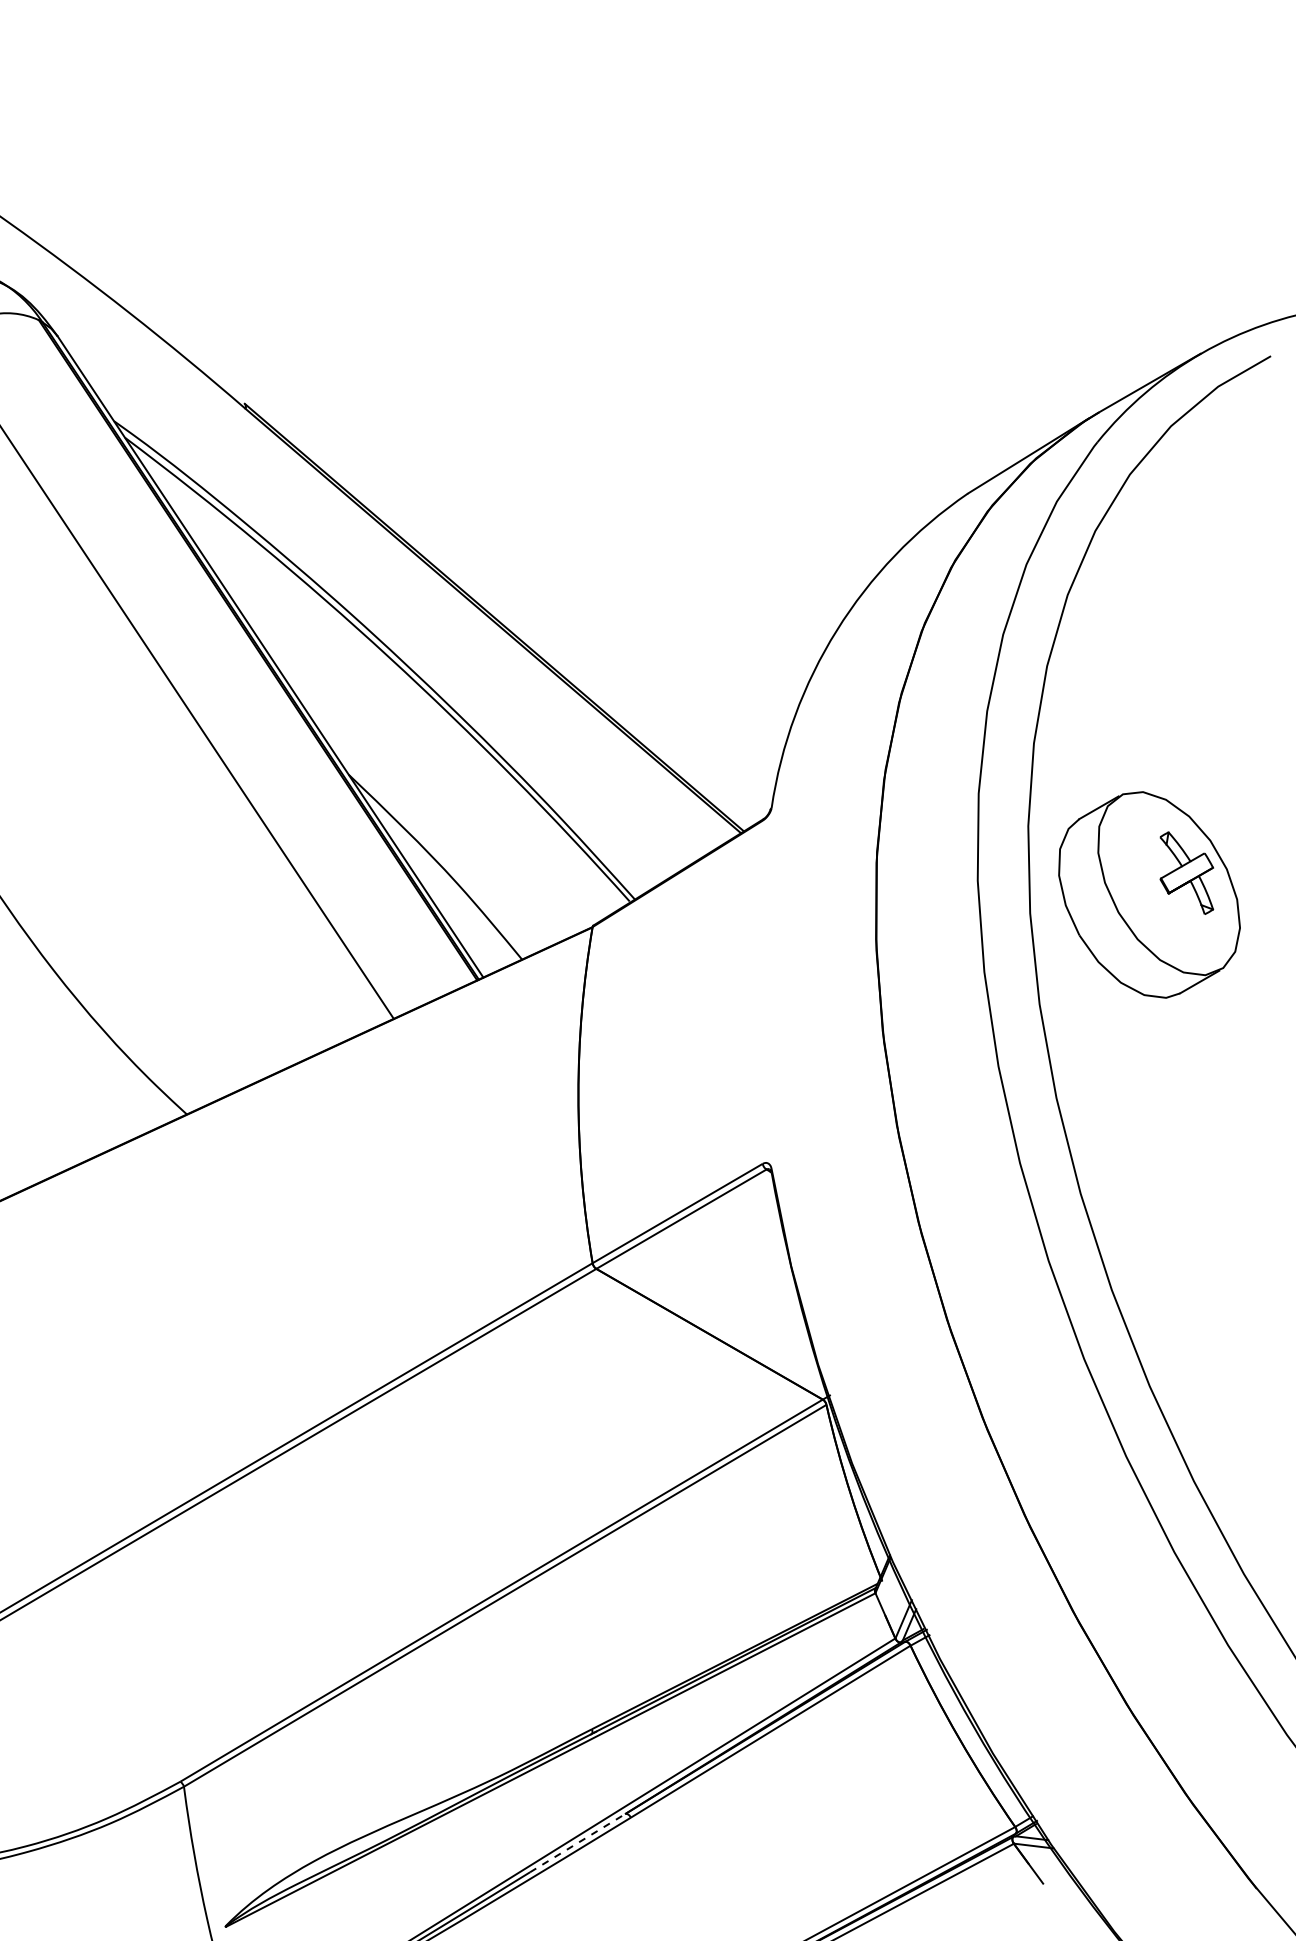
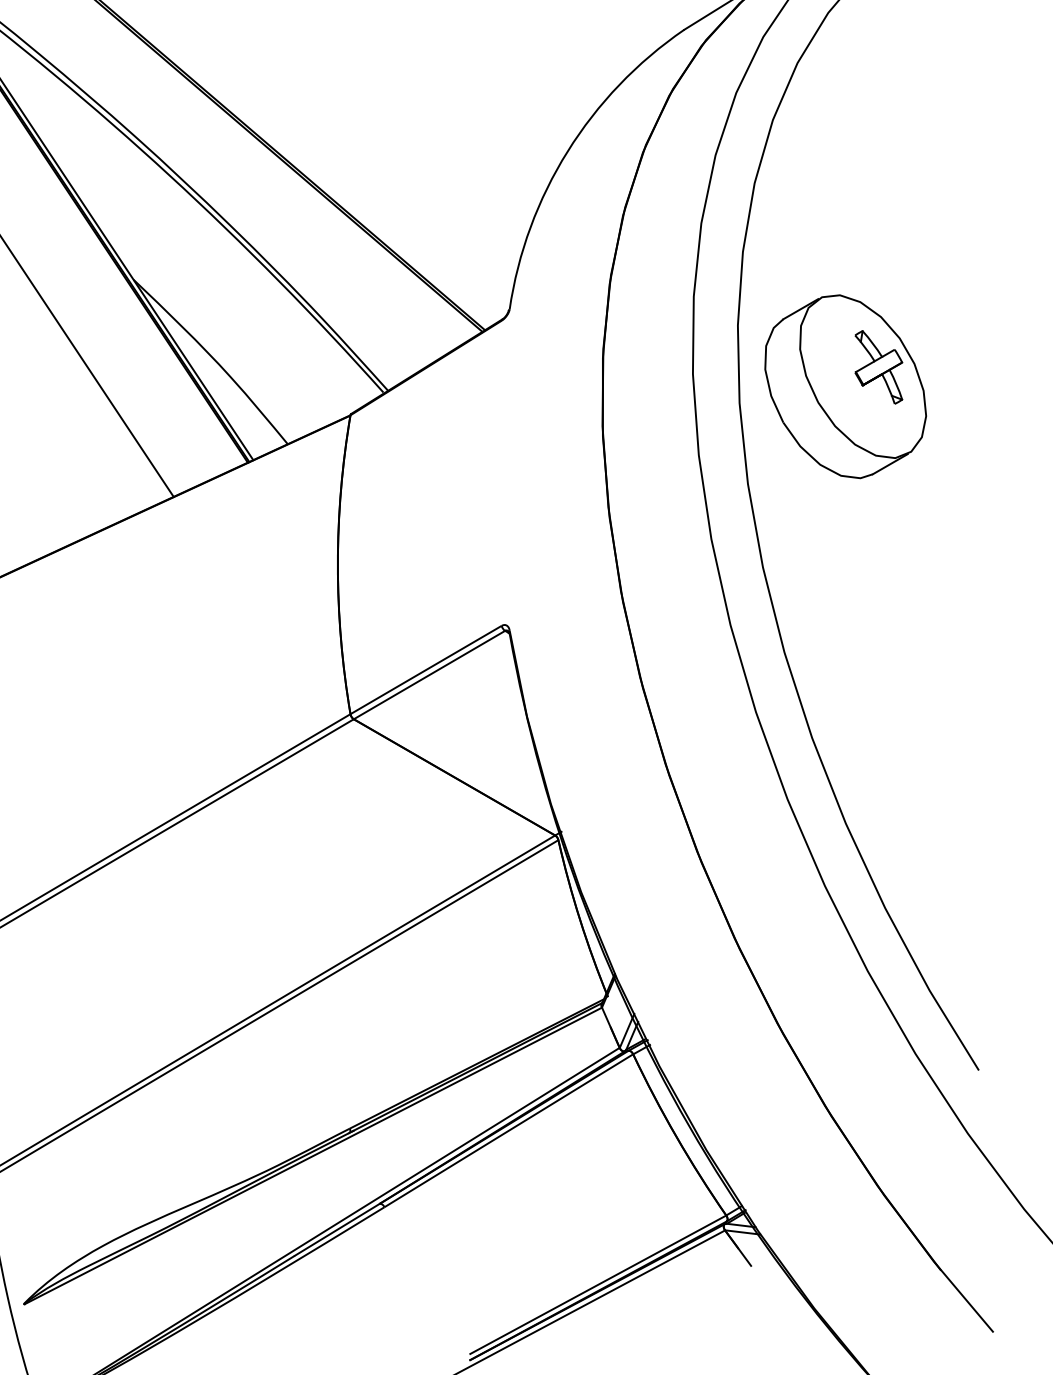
line: (578, 1842) -> (337, 1229), dashed -> solid

